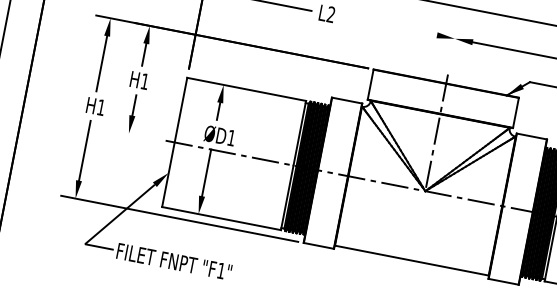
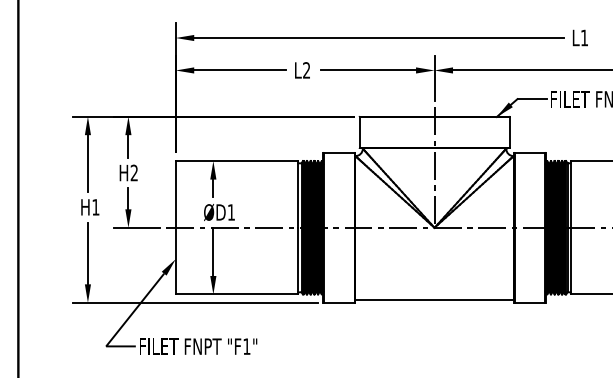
line: (391, 26) -> (368, 70), added
line: (453, 46) -> (434, 78), added
text: (144, 80) -> (133, 172), H1 -> H2
line: (136, 134) -> (136, 227), added

